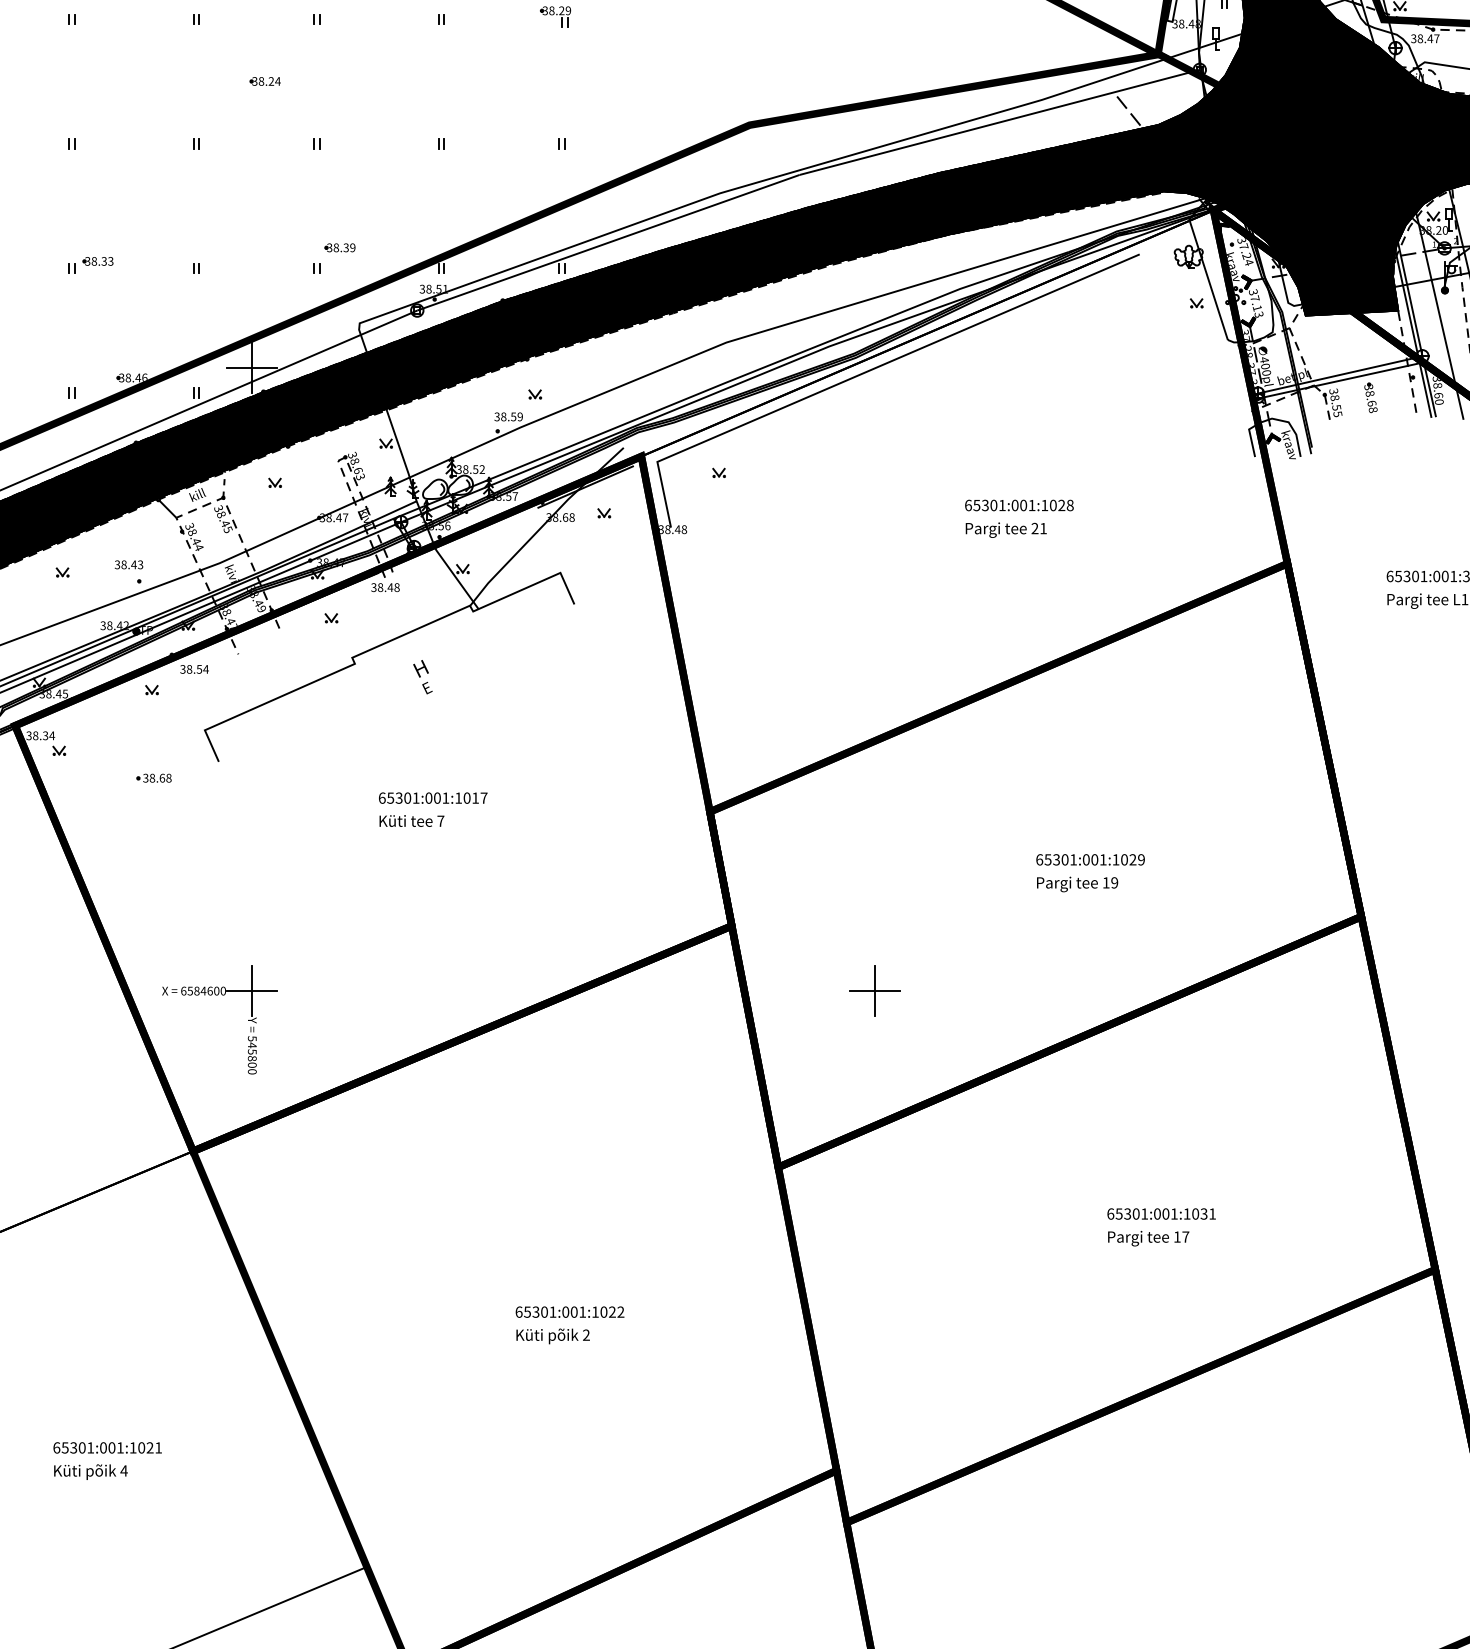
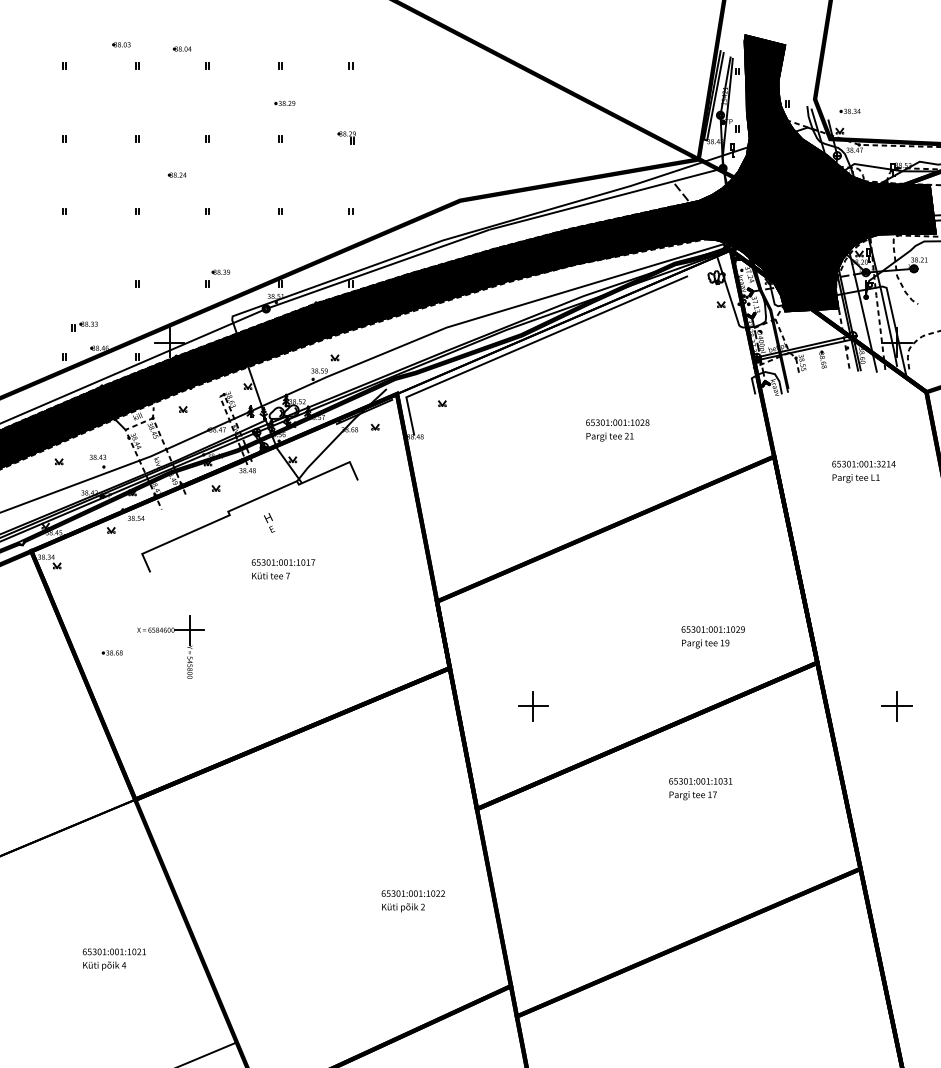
part: (90, 265) -> (84, 326), moved
part: (152, 777) -> (111, 652), moved
text: (433, 810) -> (283, 569), moved
text: (1089, 873) -> (712, 637), moved
part: (217, 995) -> (169, 632), moved
text: (1161, 1227) -> (700, 789), moved
text: (568, 1325) -> (412, 901), moved
text: (106, 1460) -> (113, 959), moved

